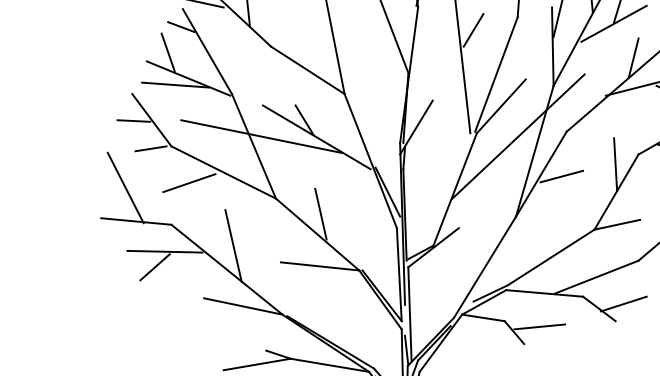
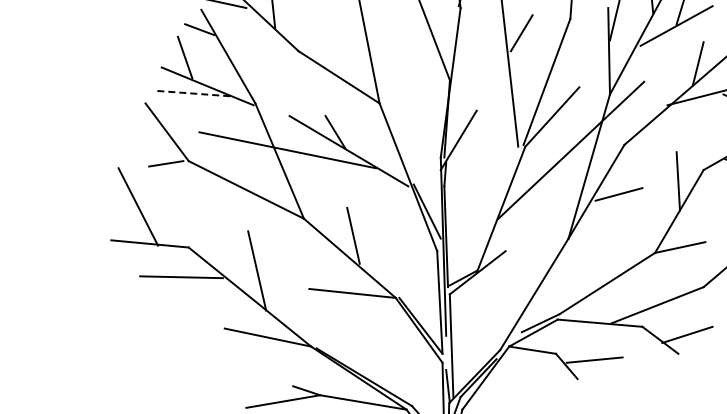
line: (174, 85) -> (192, 93), solid -> dashed
line: (134, 121) -> (147, 133), removed
line: (189, 183) -> (208, 201), removed
line: (154, 267) -> (170, 294), removed

